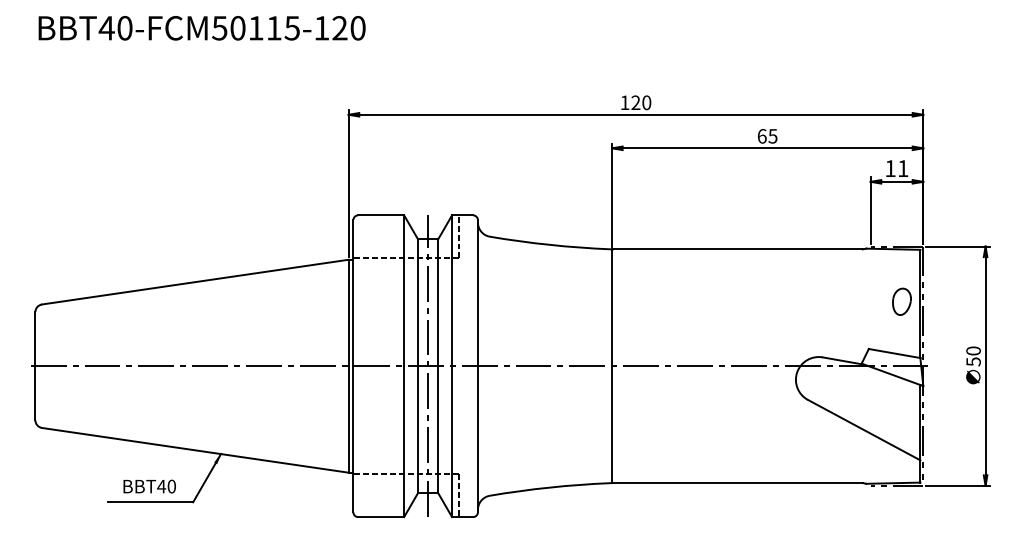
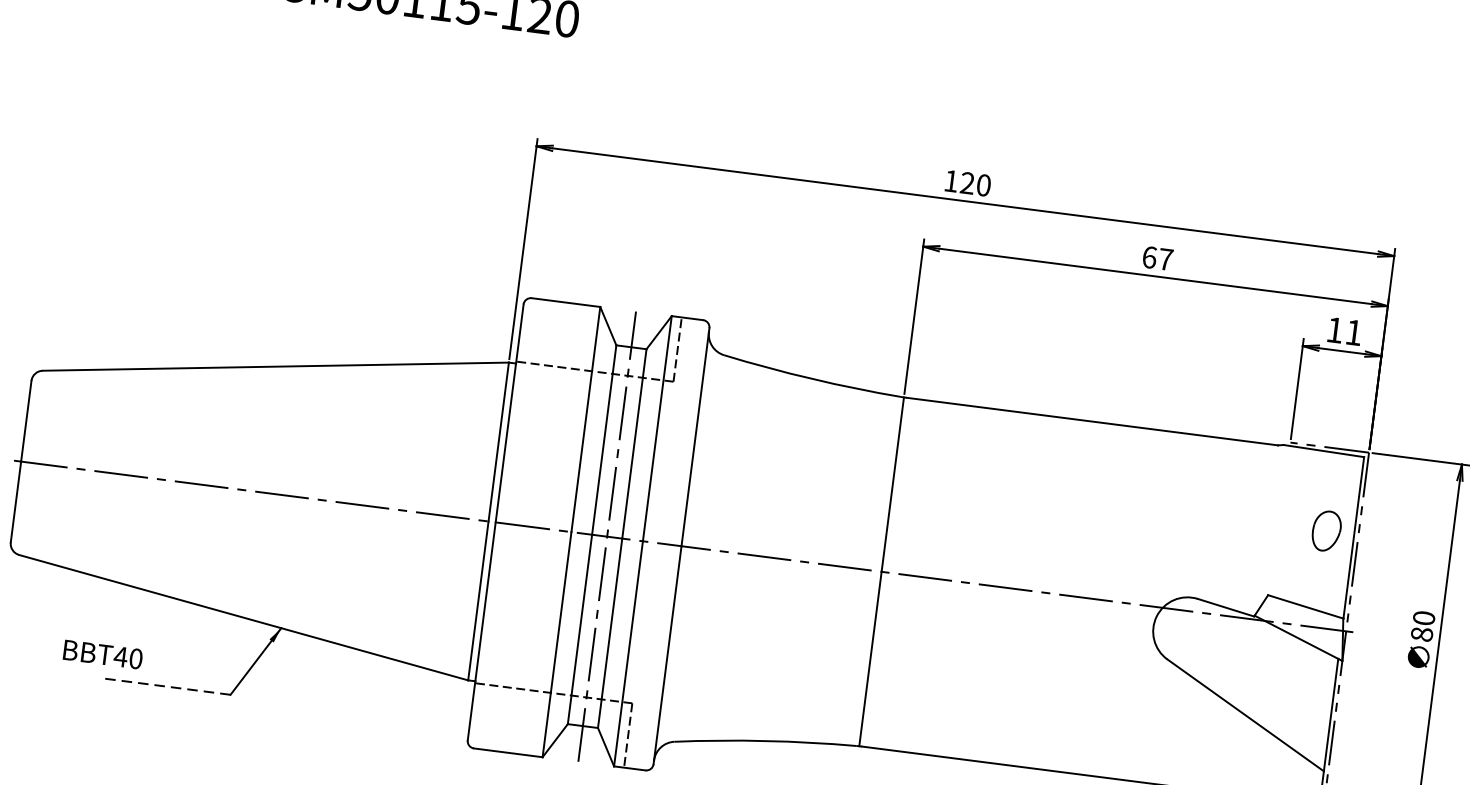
text: (772, 136) -> (1165, 259), 65 -> 67
text: (973, 361) -> (1421, 633), 50 -> 80
text: (149, 486) -> (102, 654), moved
line: (150, 502) -> (166, 686), solid -> dashed

